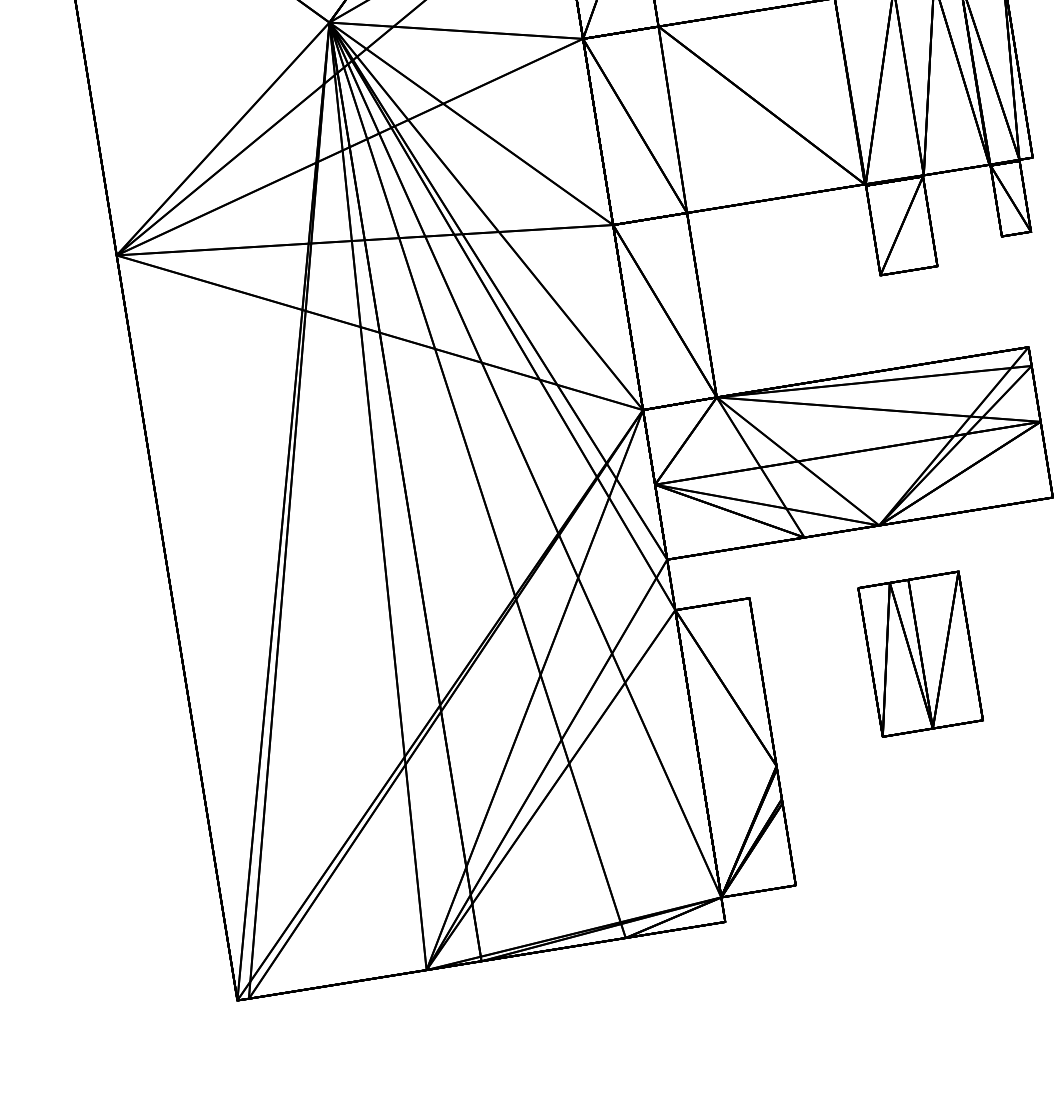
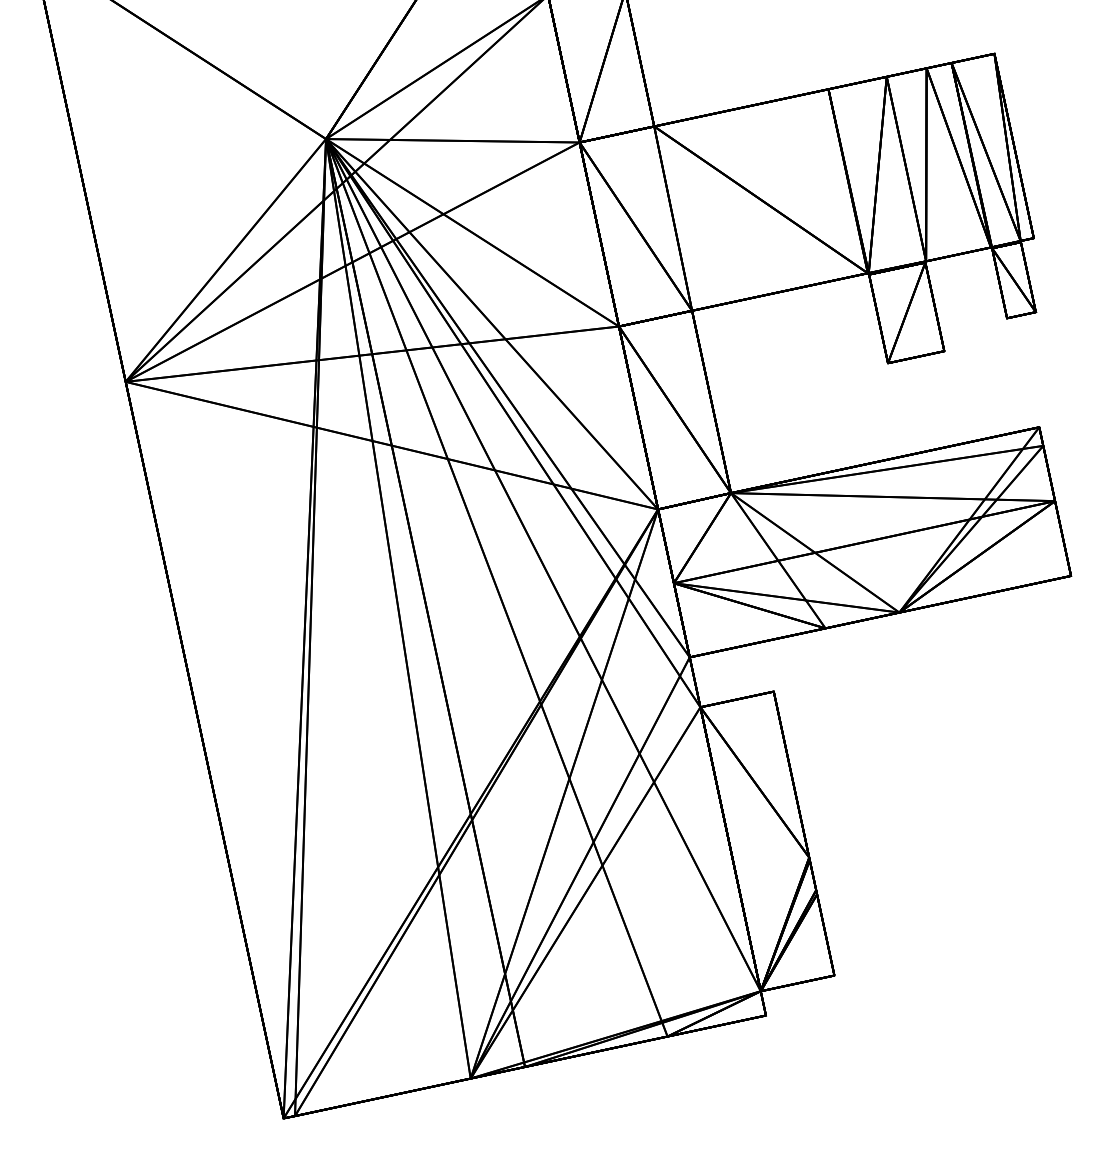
part: (919, 653) -> (946, 738), removed

